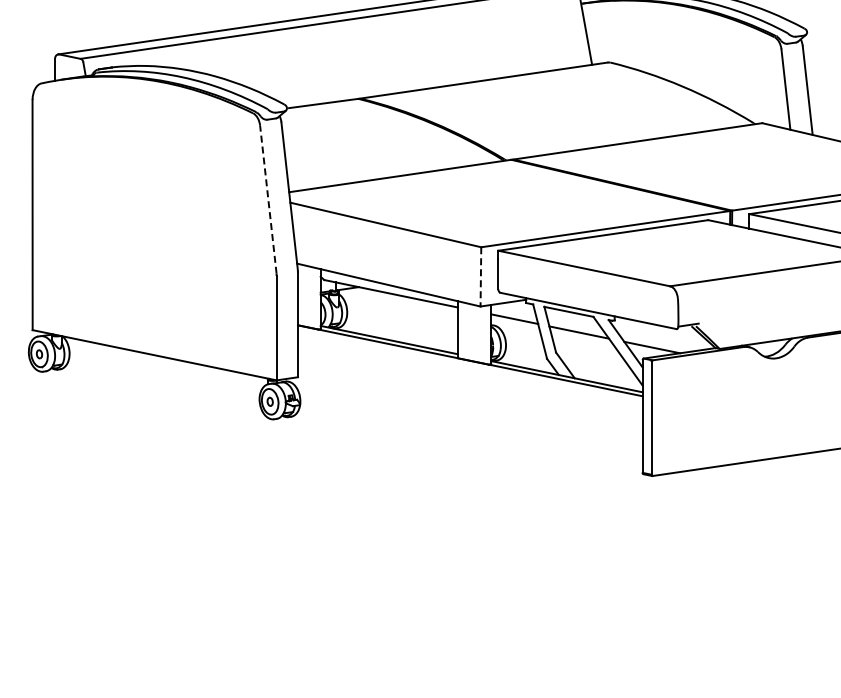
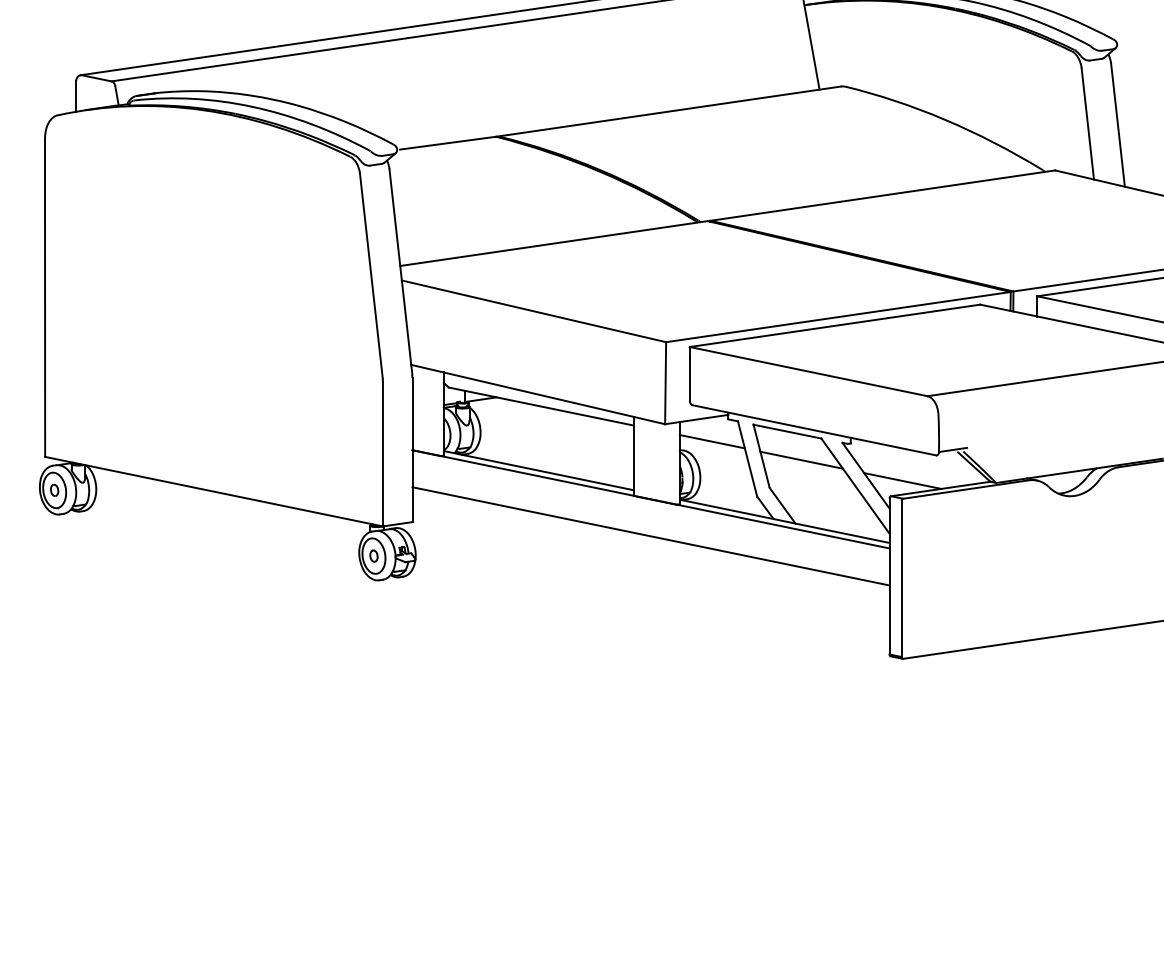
line: (268, 199) -> (371, 276), dashed -> solid
line: (480, 276) -> (665, 382), dashed -> solid
line: (470, 387) -> (651, 536), added

